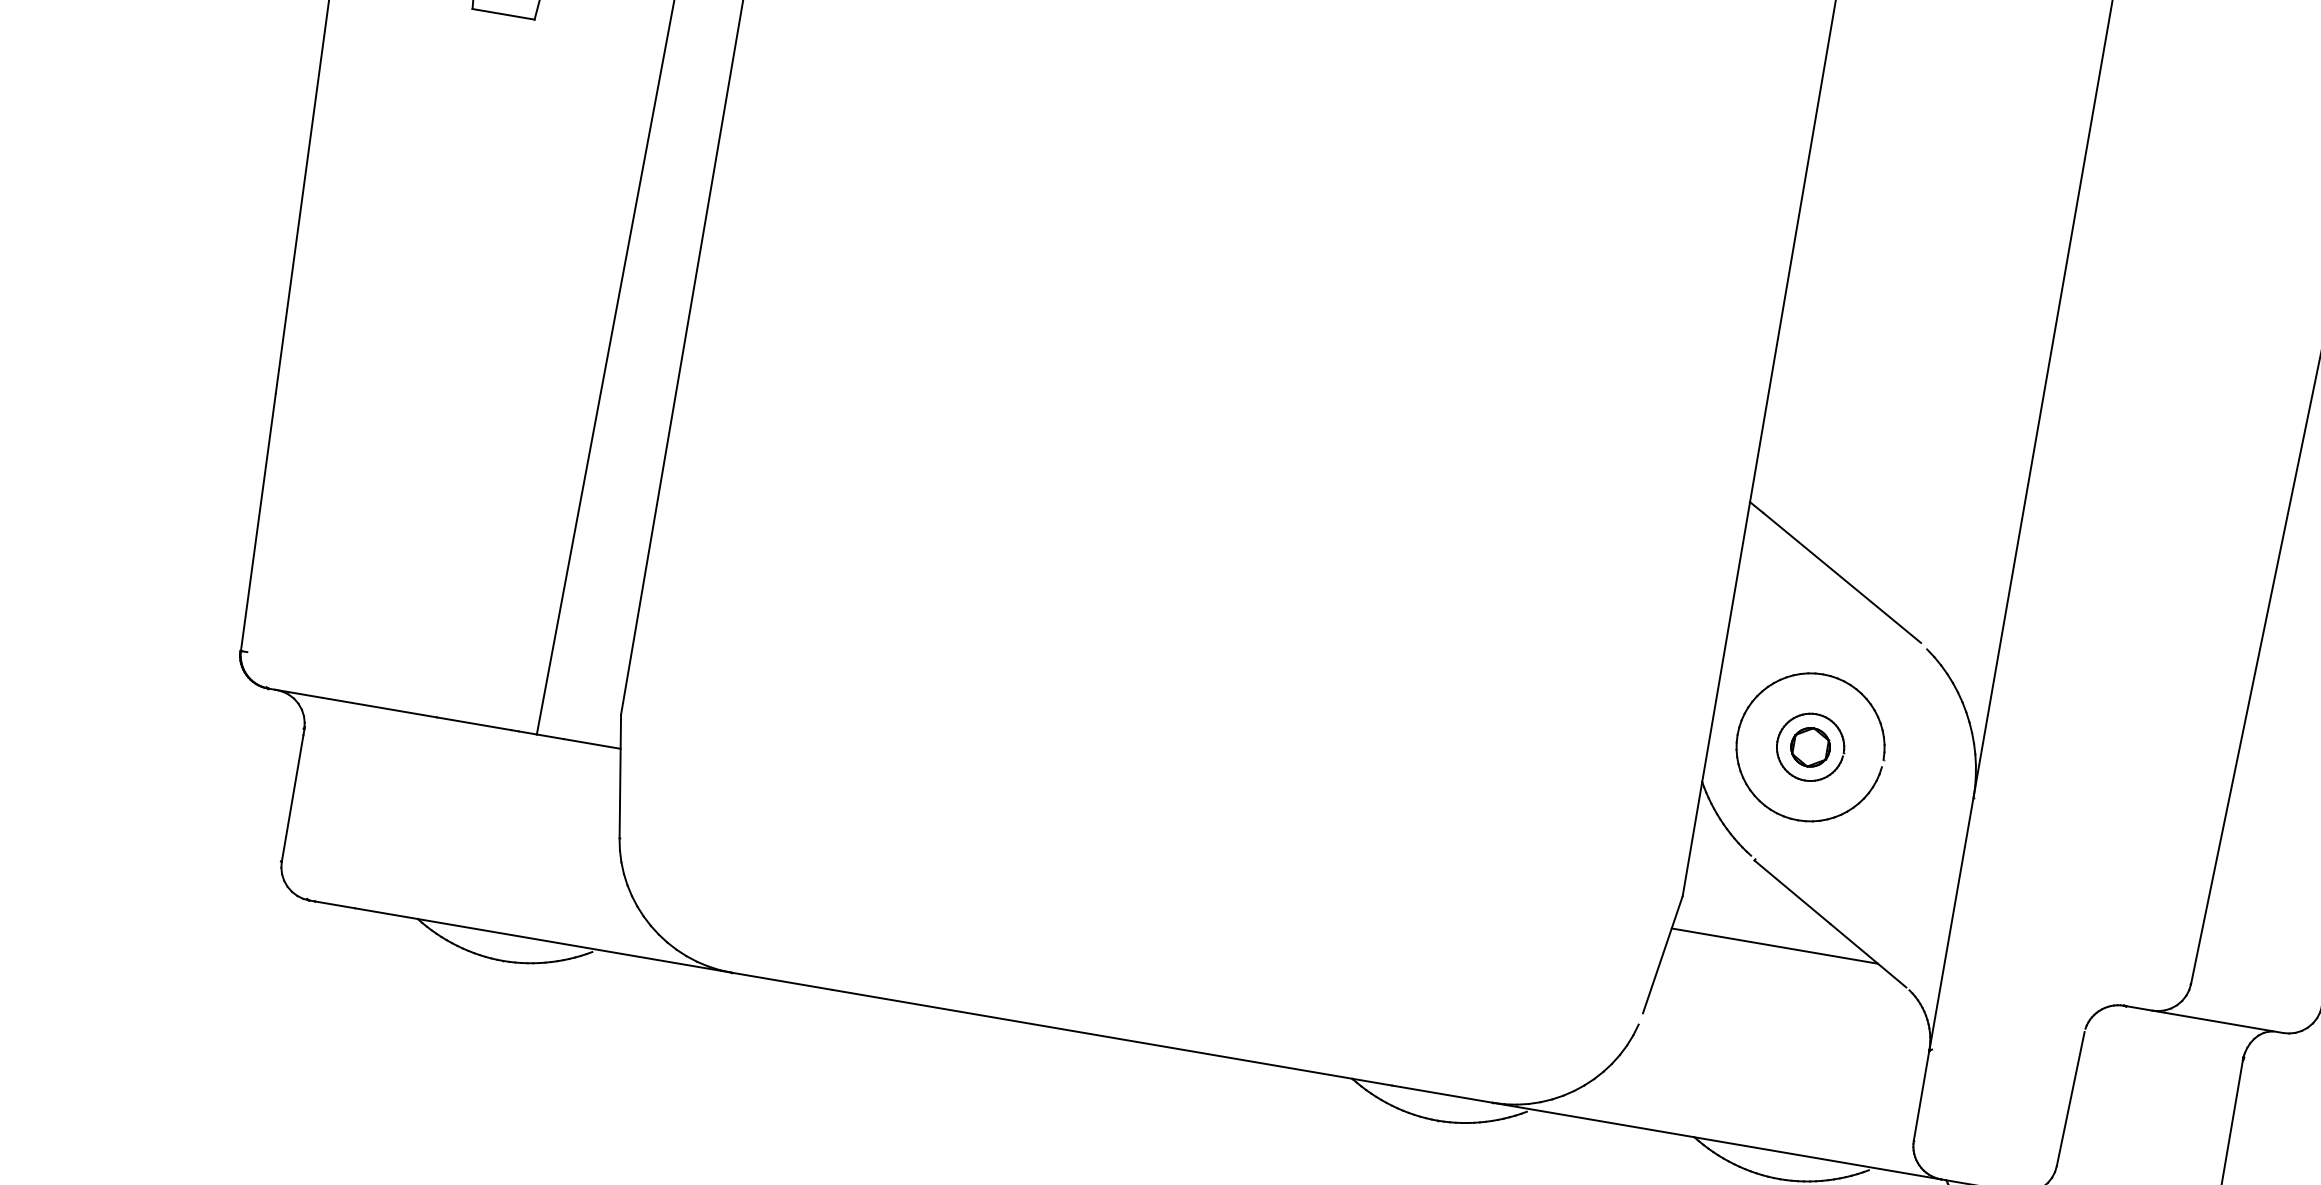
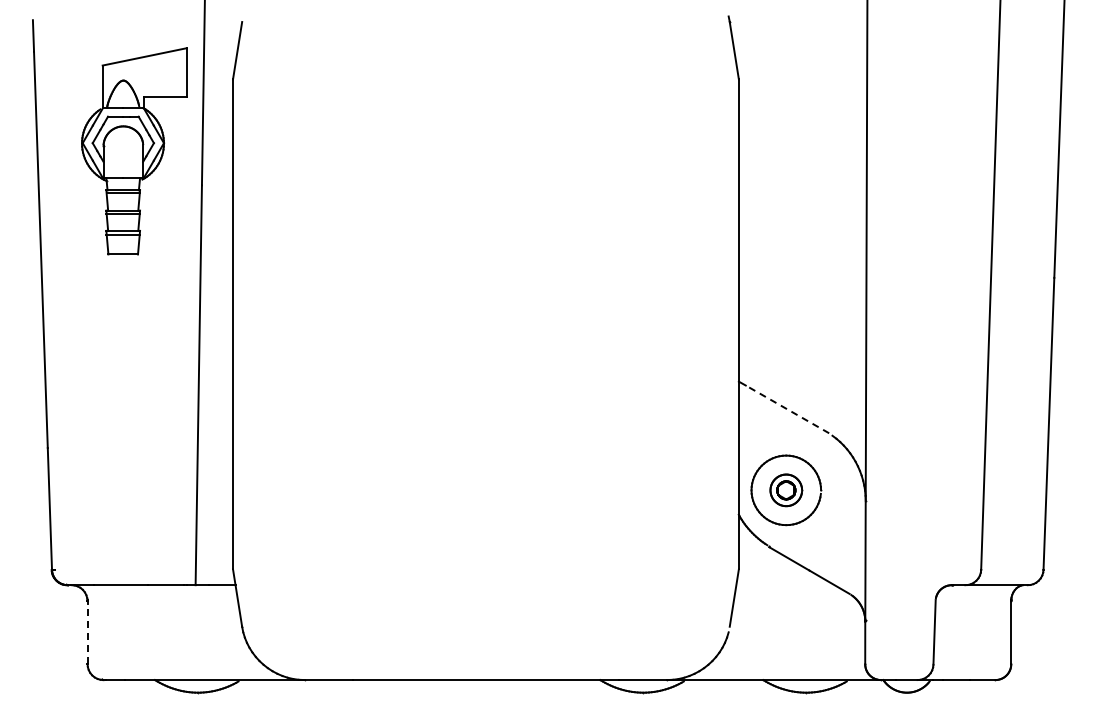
line: (1842, 578) -> (787, 409), solid -> dashed
line: (292, 797) -> (87, 633), solid -> dashed
line: (1774, 946) -> (785, 585), removed

